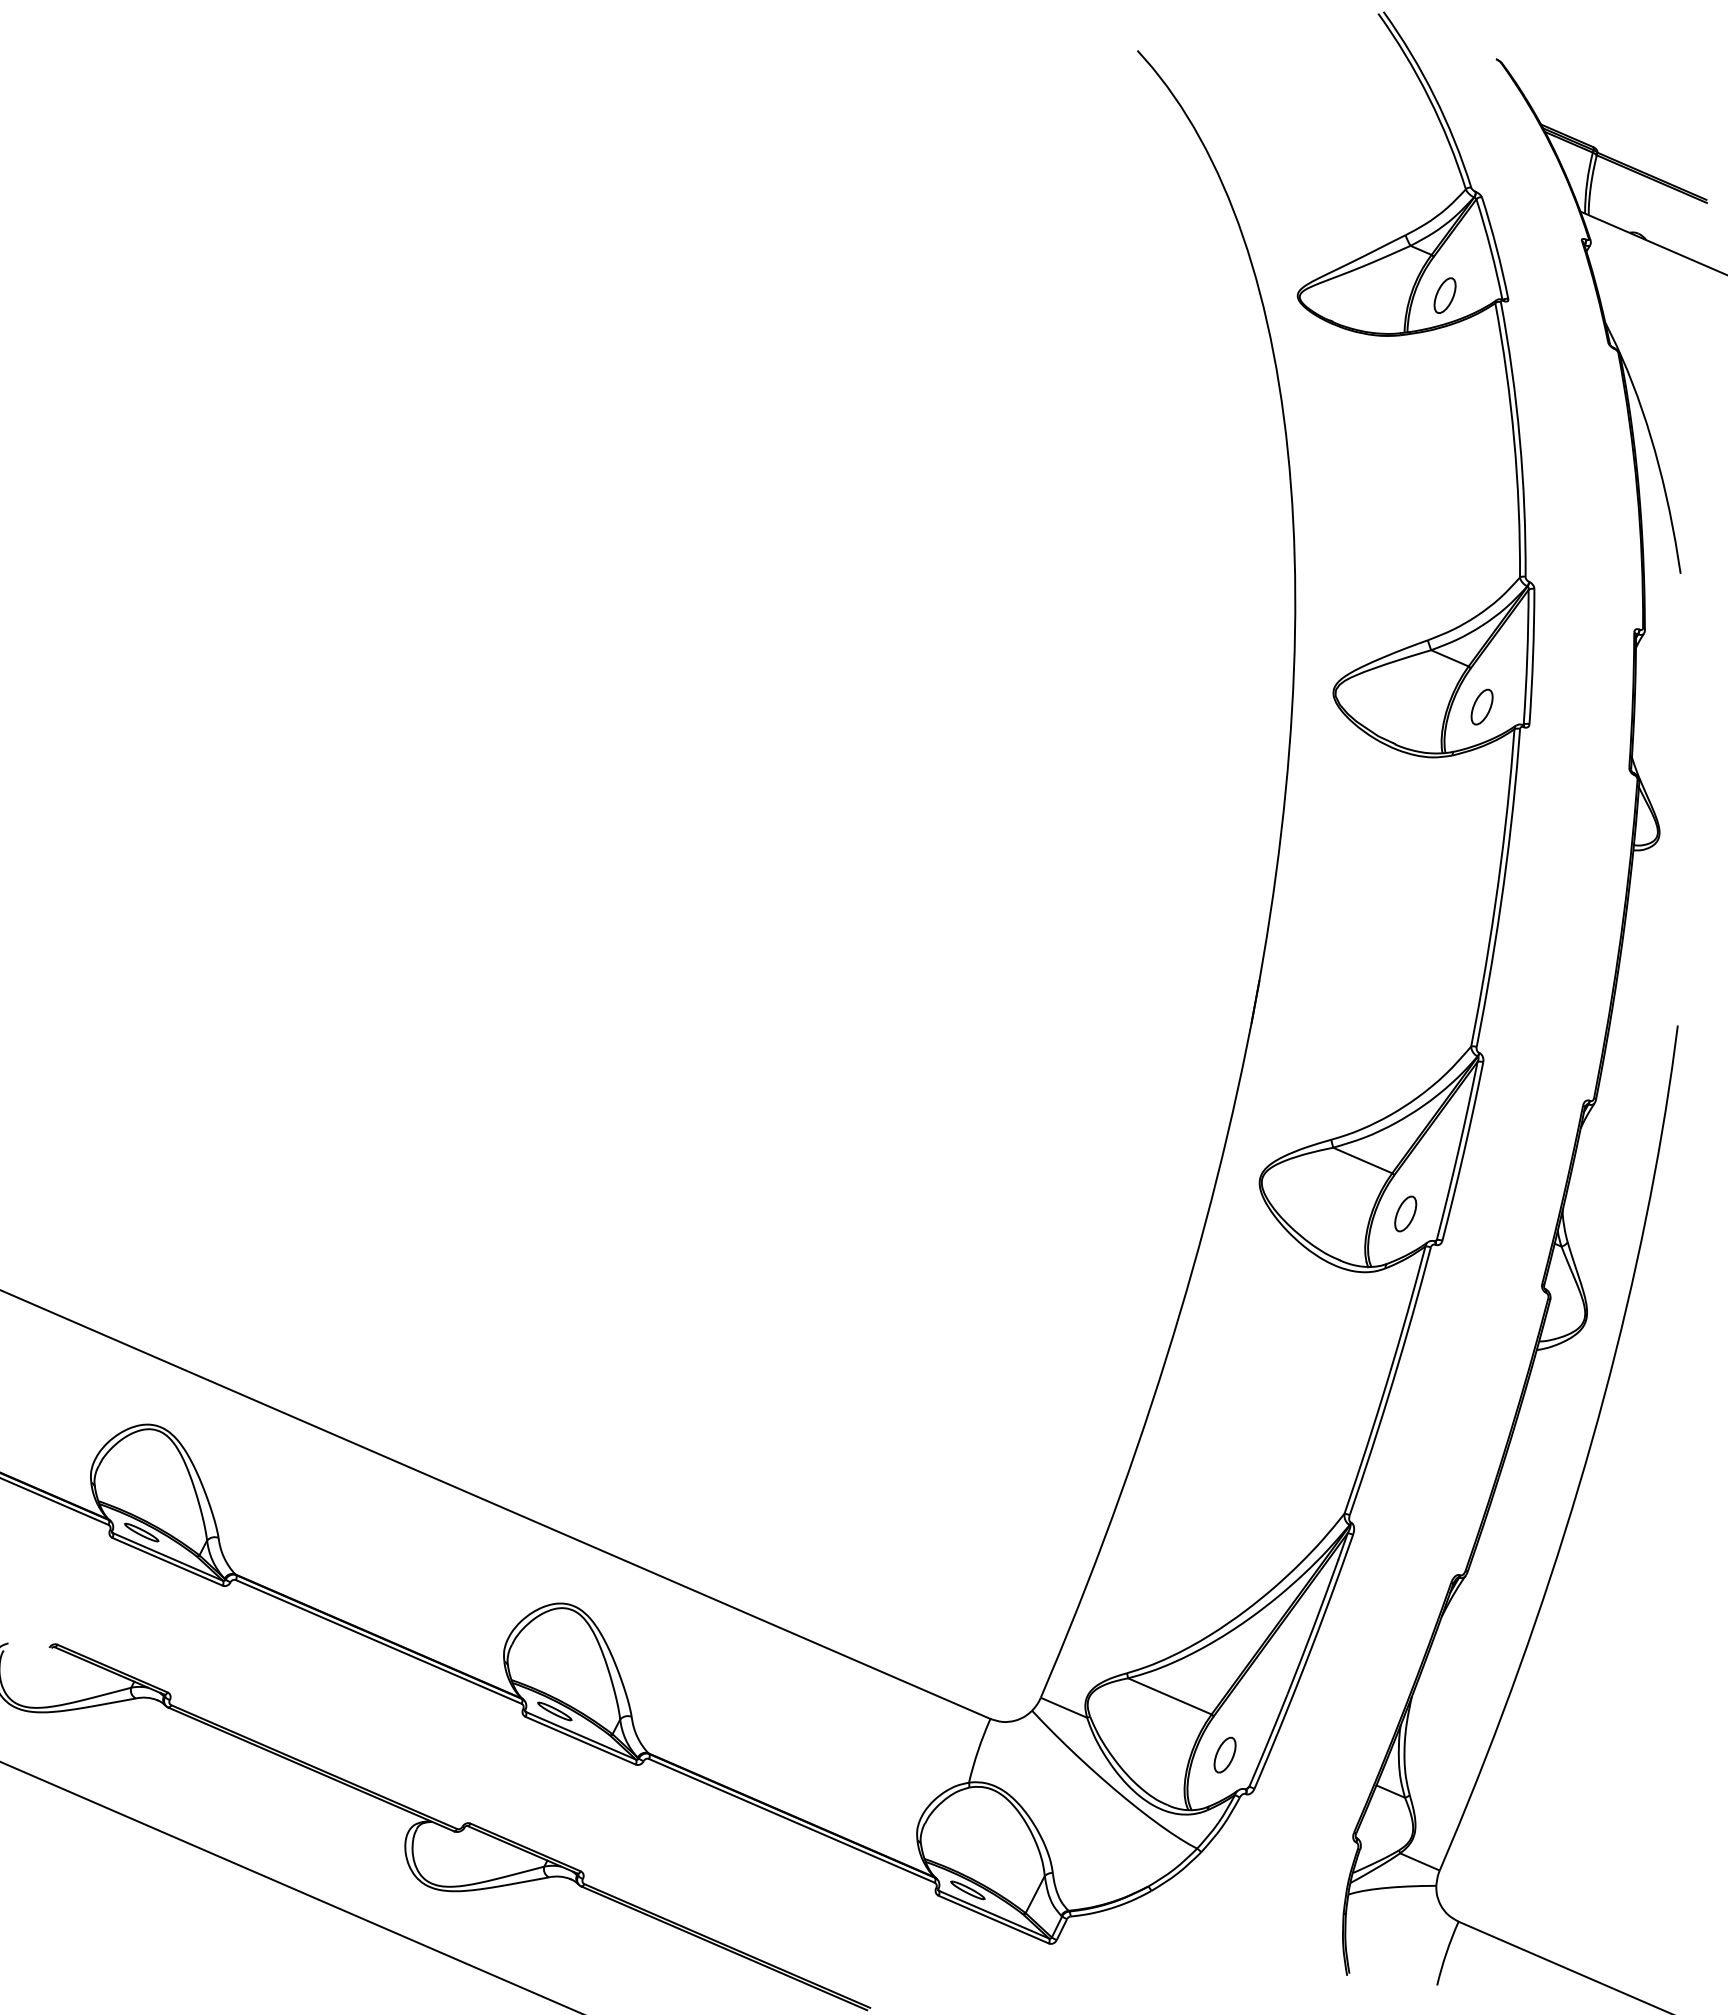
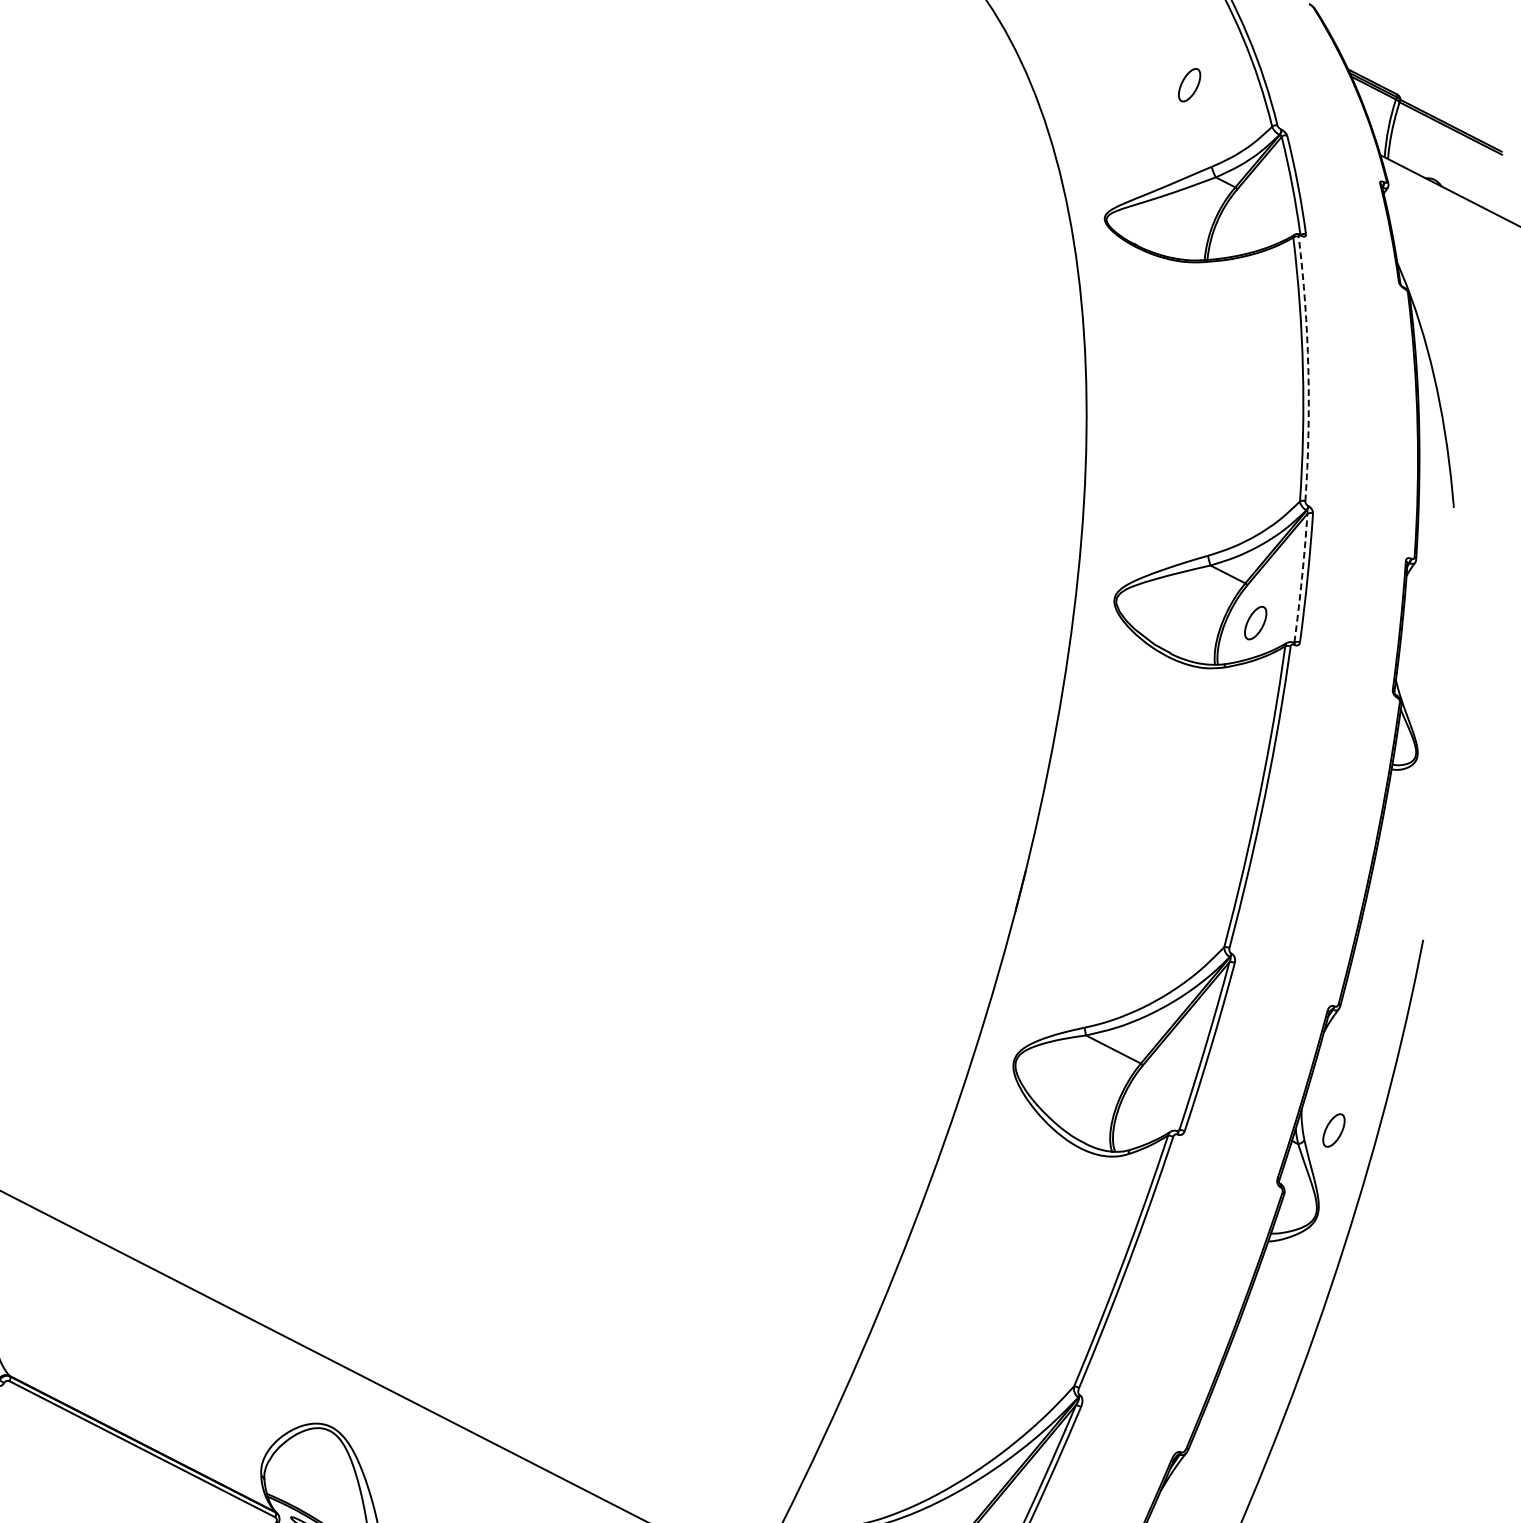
part: (1444, 295) -> (1189, 85), moved
arc: (1519, 439) -> (1308, 369), solid -> dashed
arc: (1527, 657) -> (1302, 578), solid -> dashed
part: (1405, 1213) -> (1333, 1130), moved

